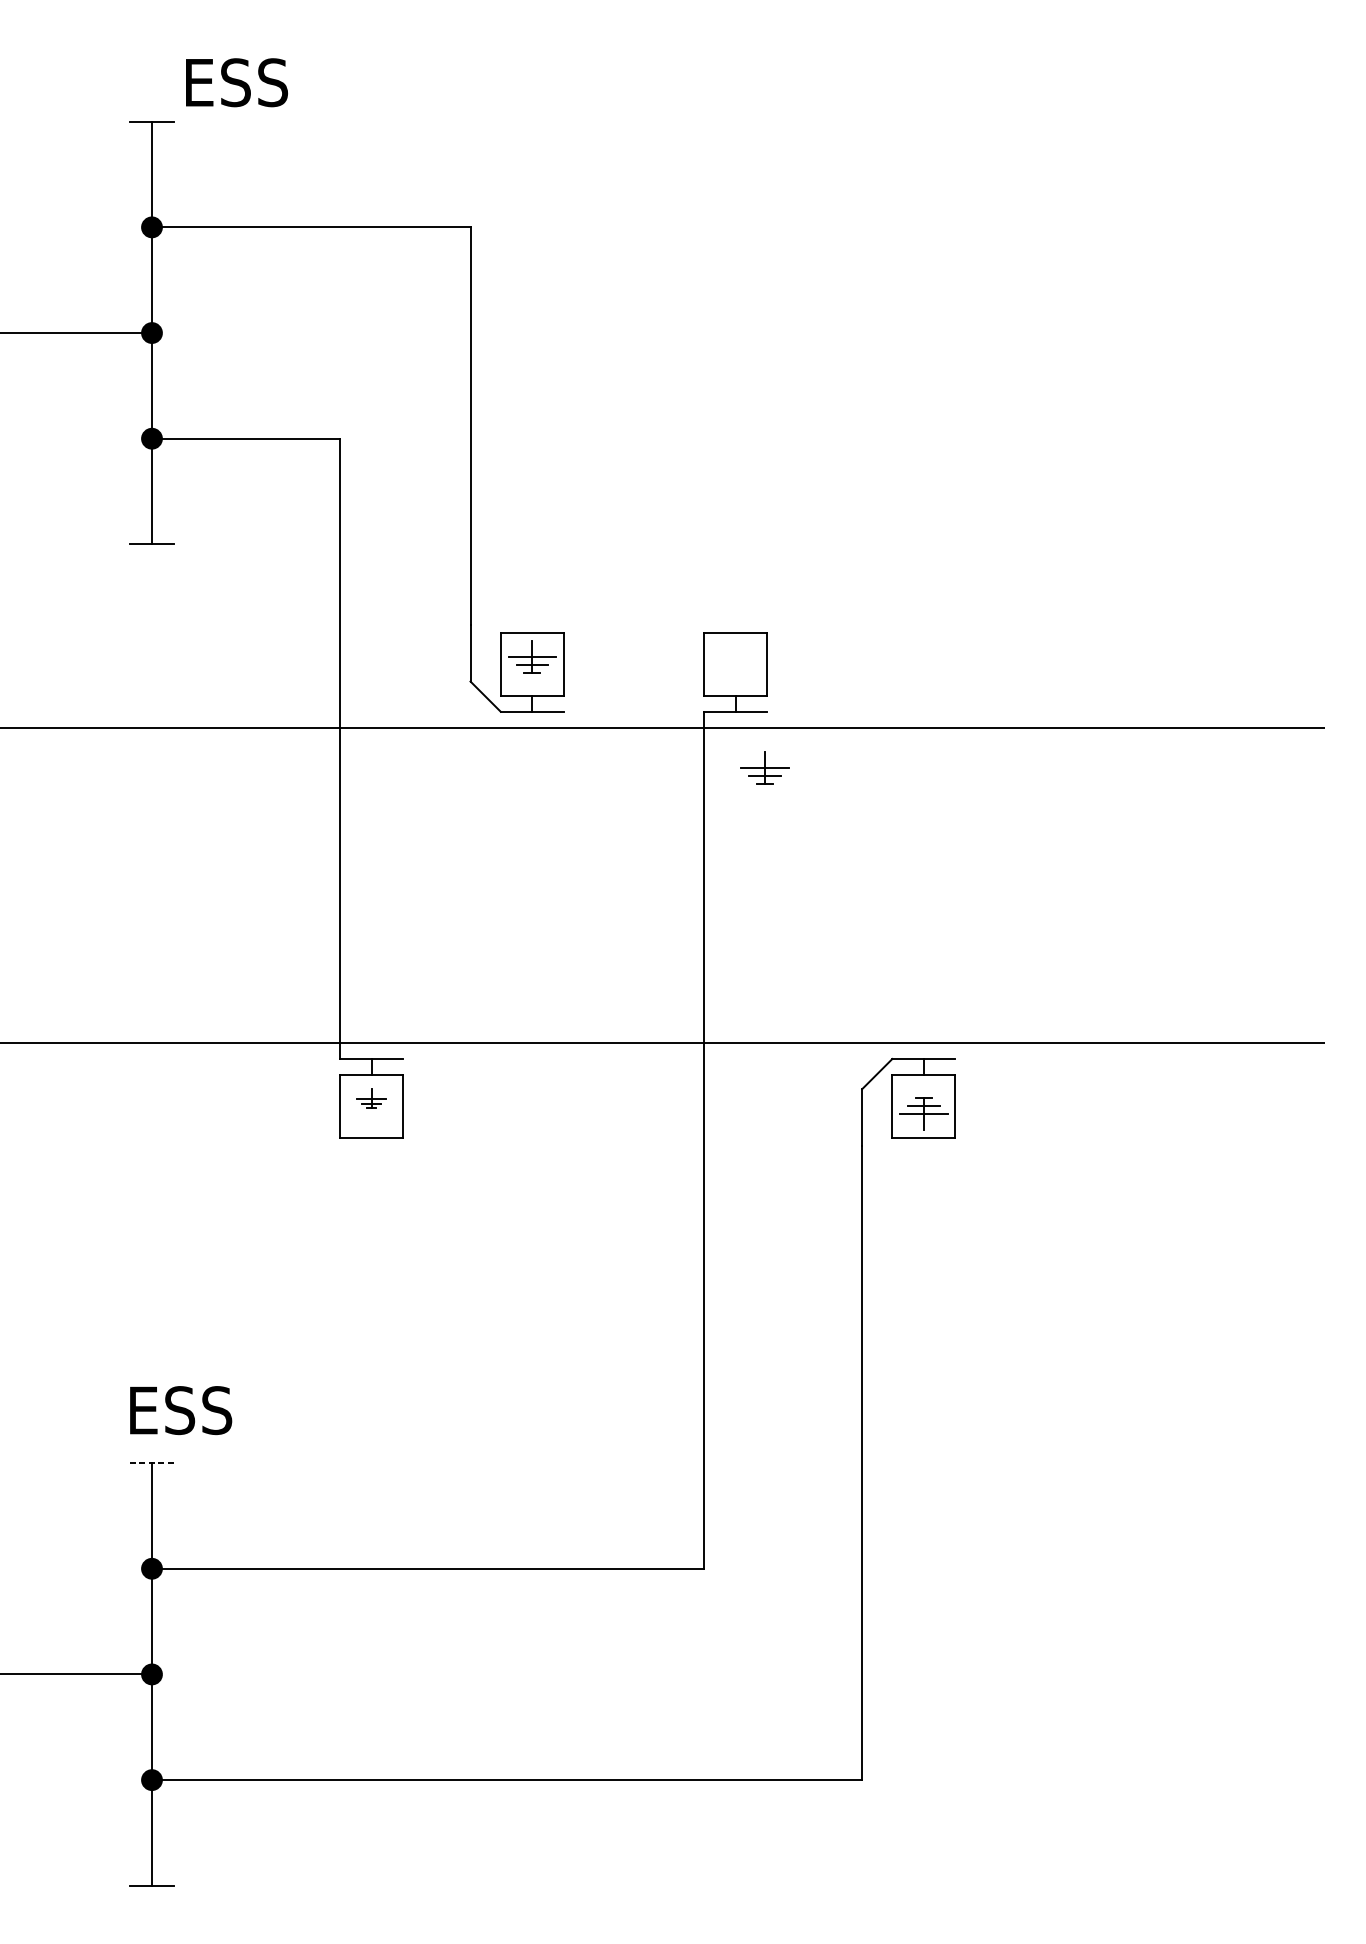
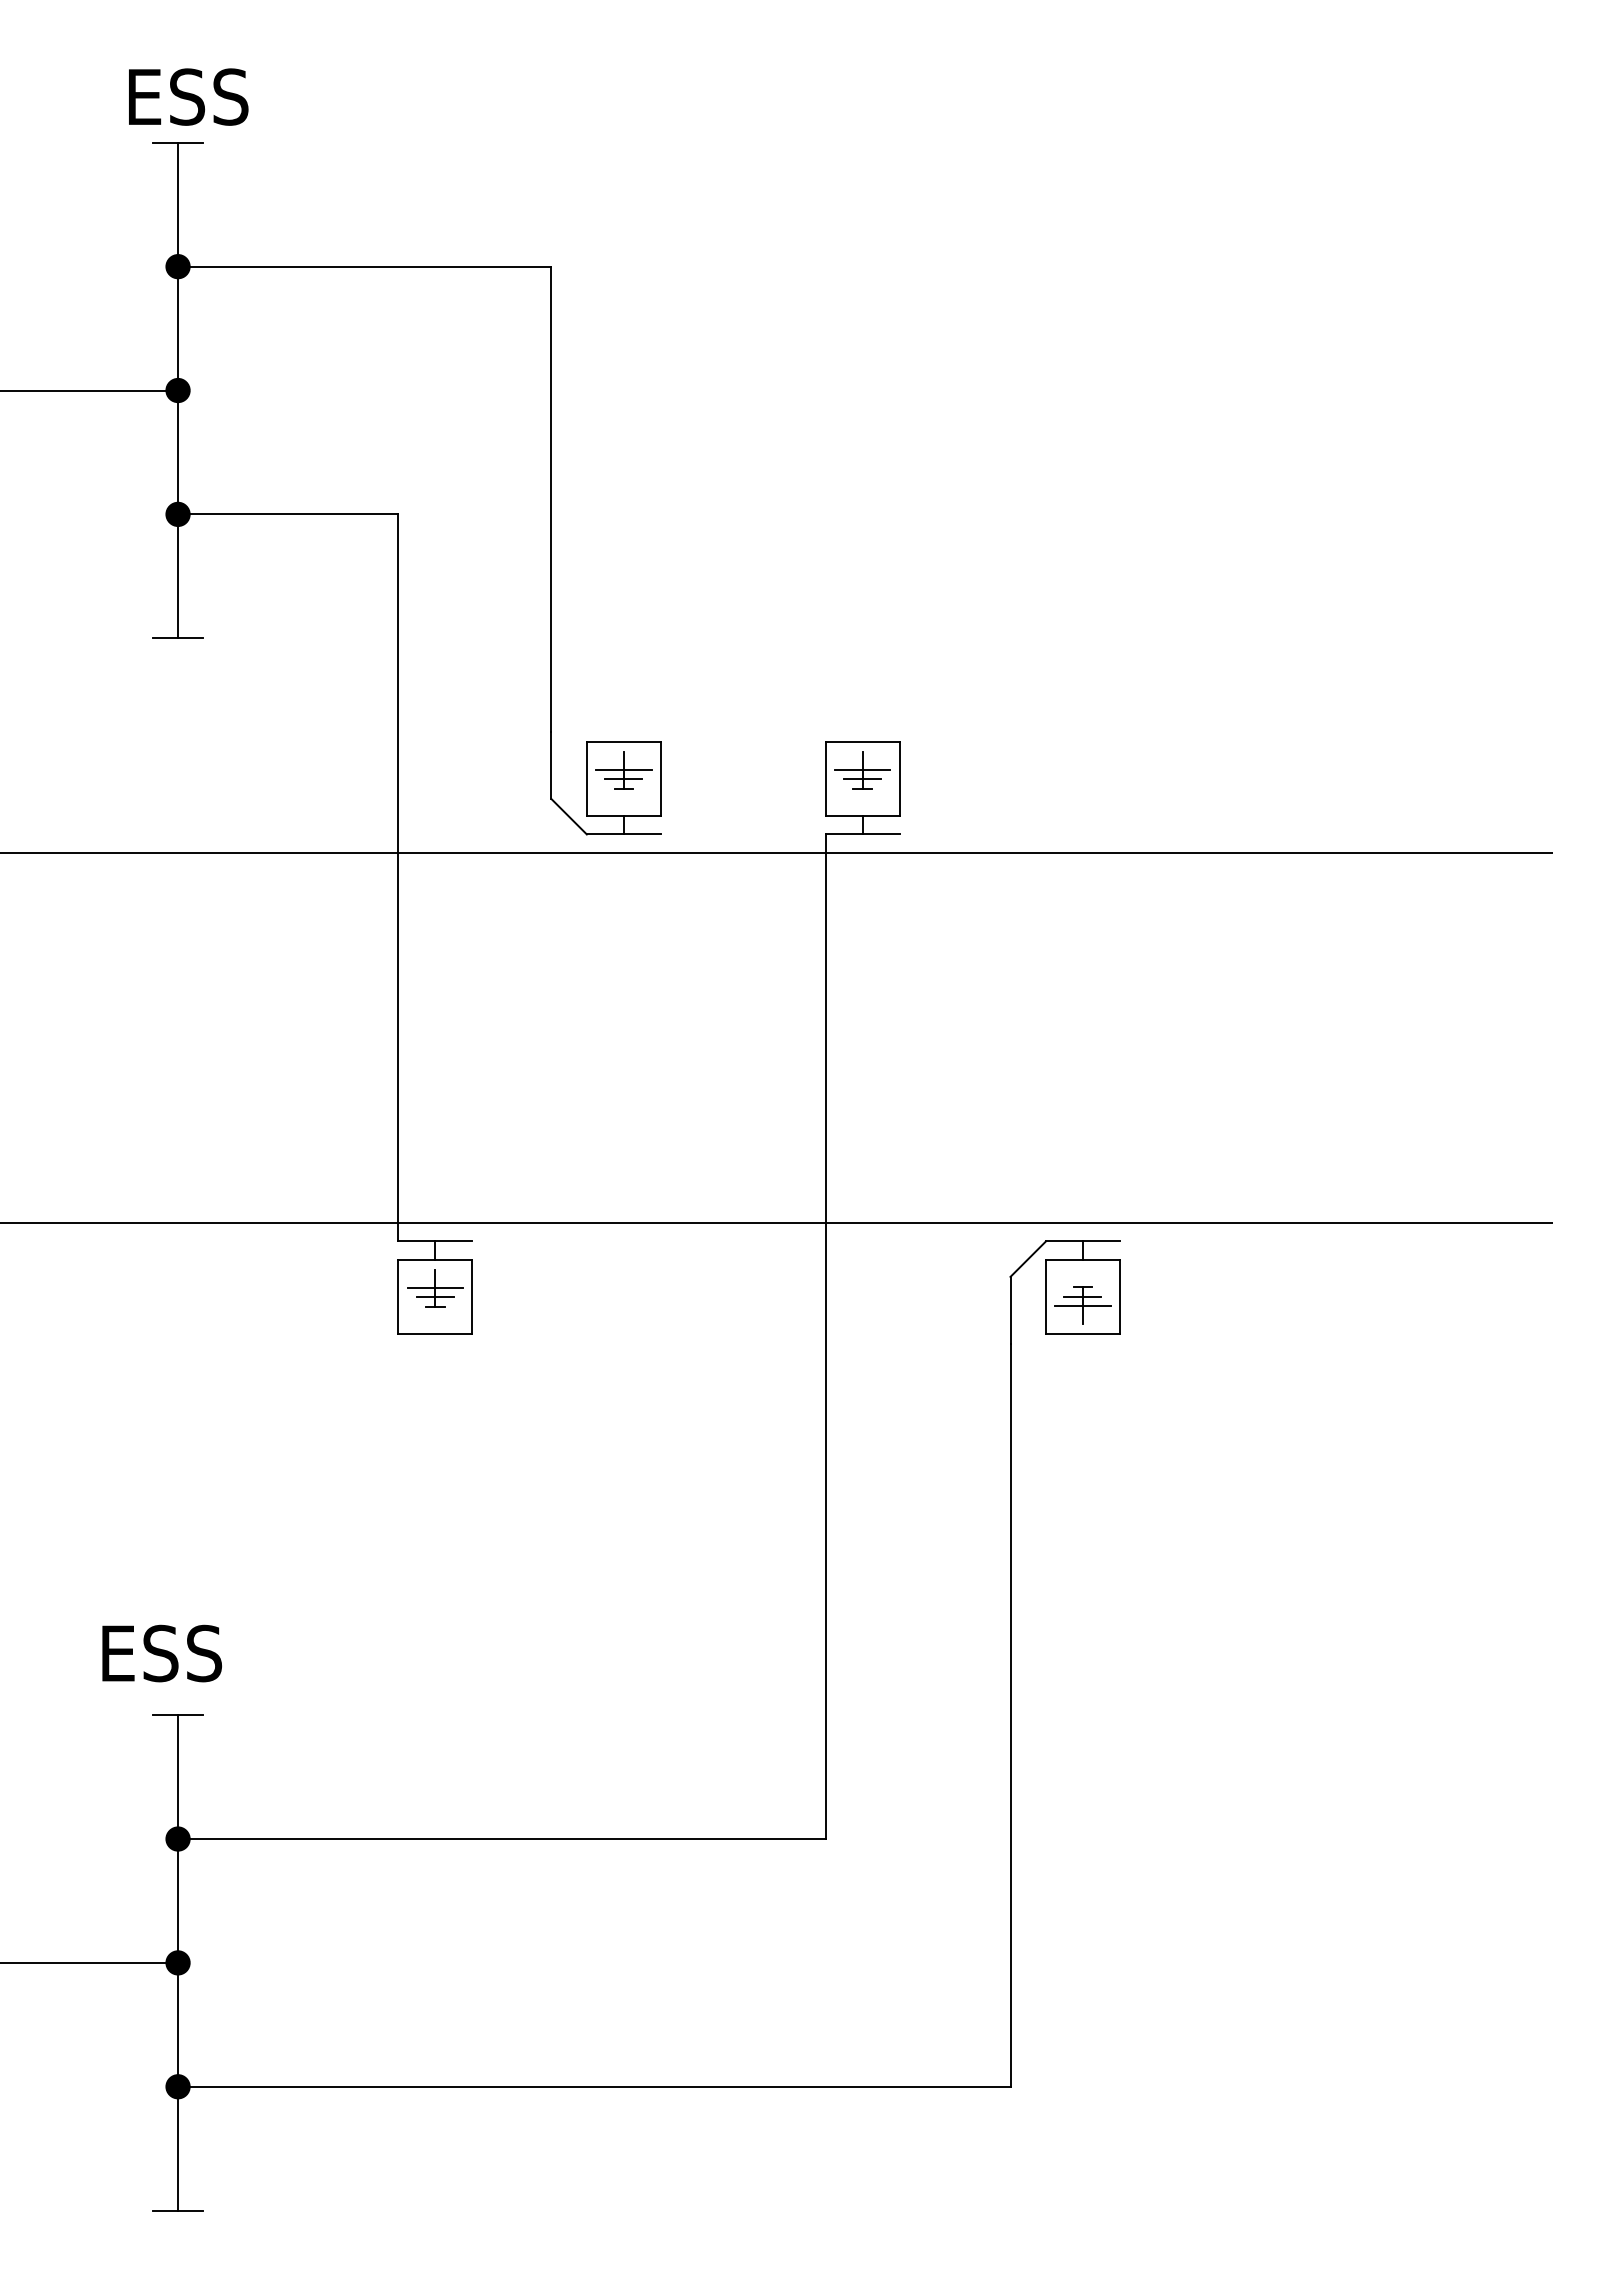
text: (236, 82) -> (188, 96), moved
part: (764, 768) -> (862, 770), moved
part: (371, 1099) -> (435, 1288), size x1.67
text: (180, 1410) -> (161, 1653), moved
line: (151, 1463) -> (177, 1715), dashed -> solid

